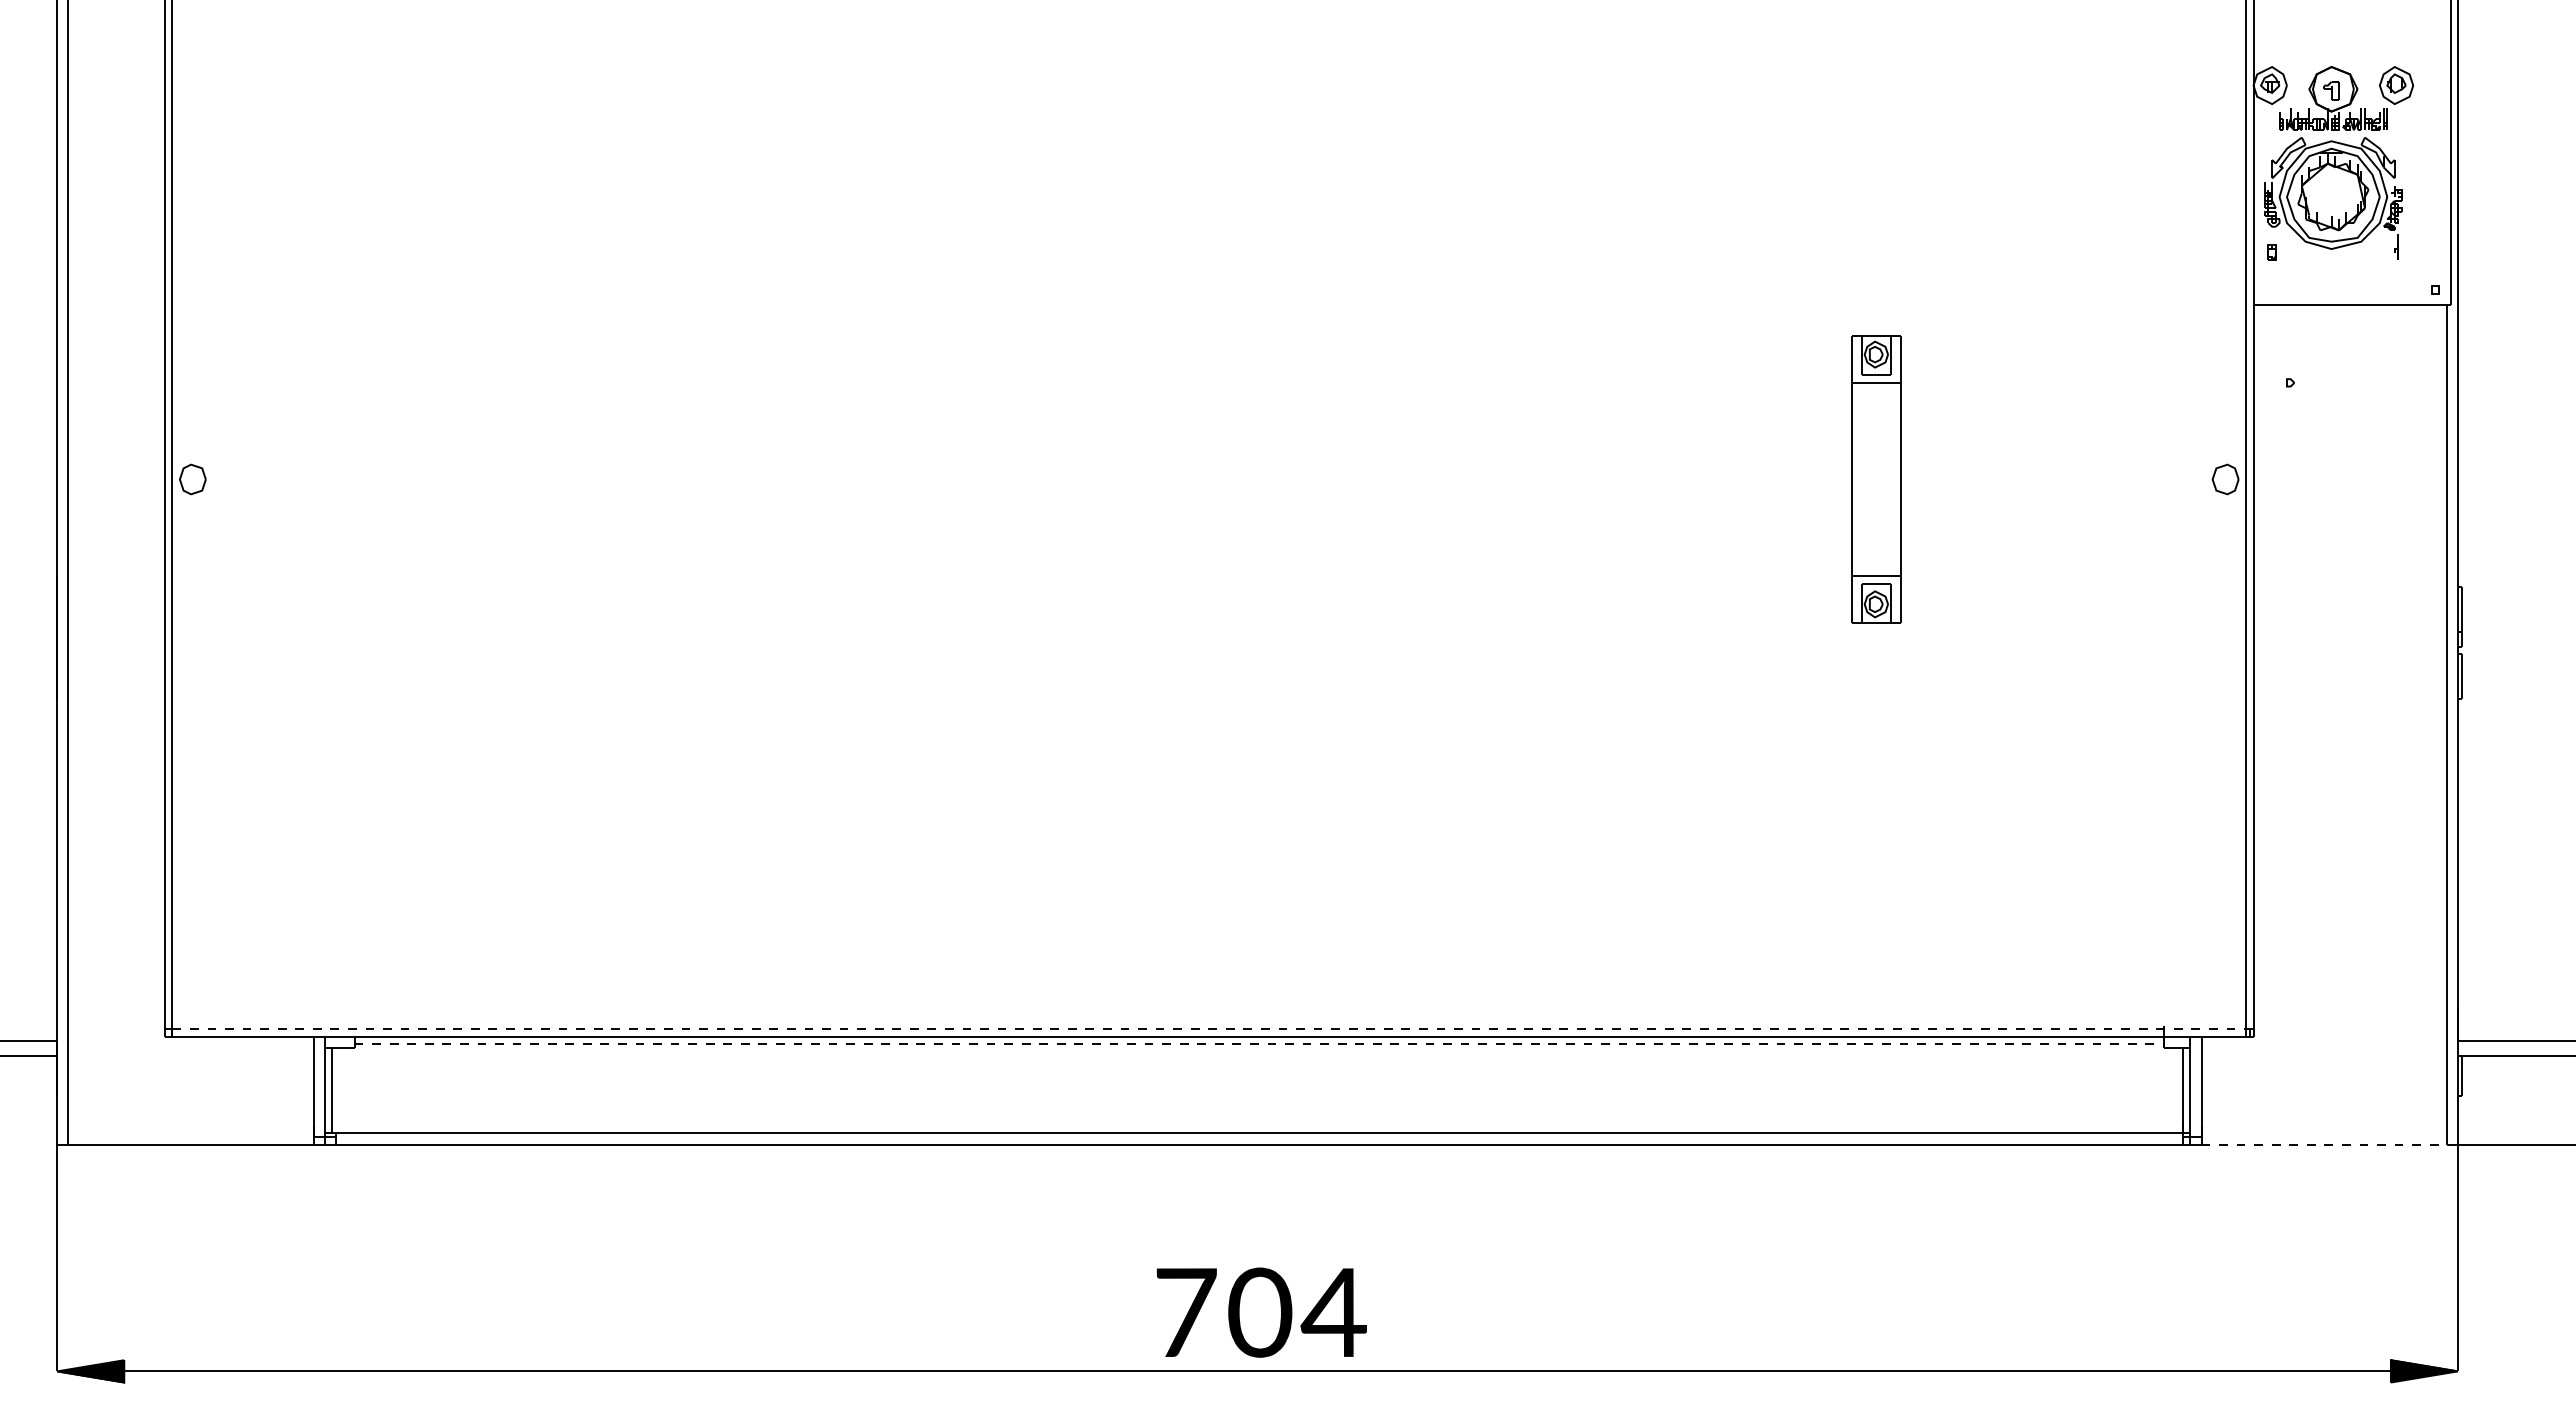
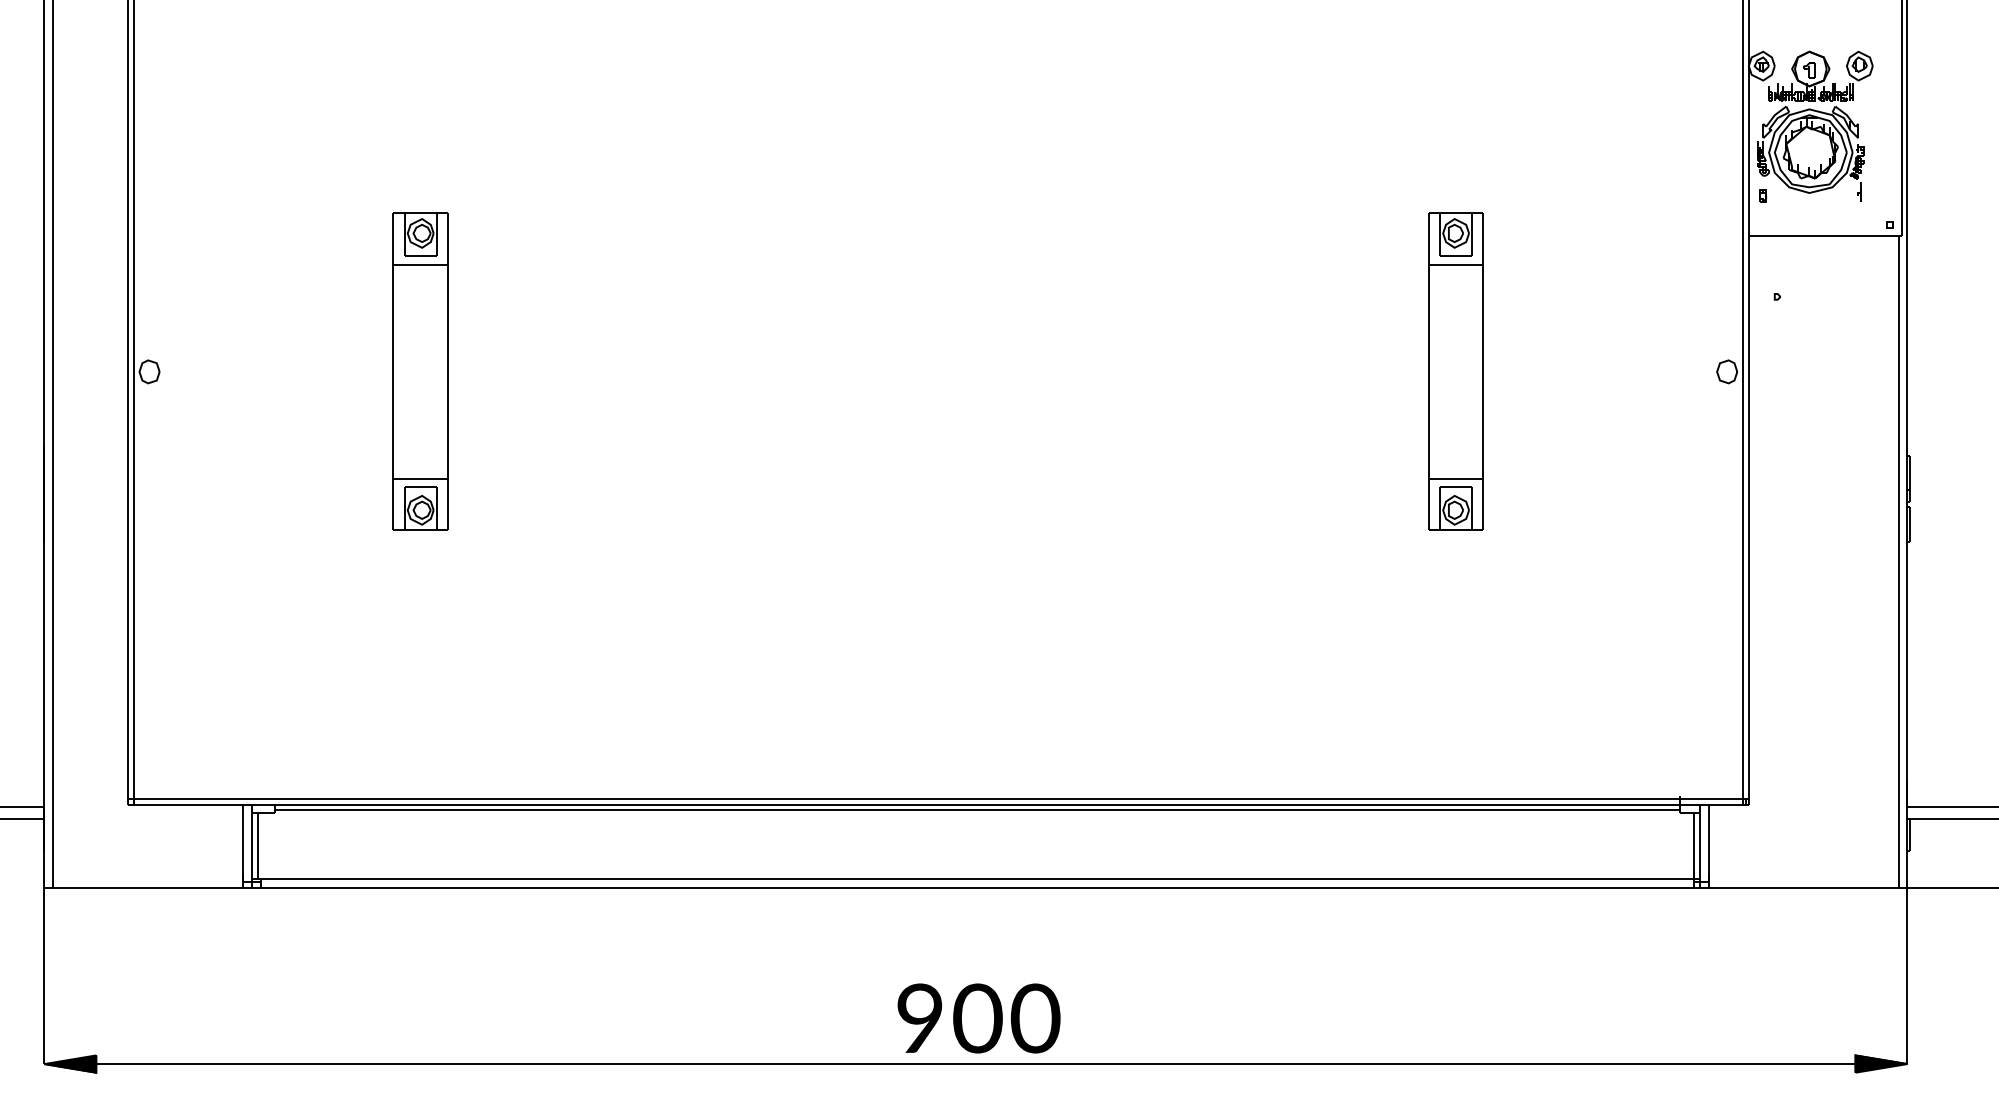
part: (542, 479) -> (420, 371), added
part: (1876, 479) -> (1456, 371), size x1.43
line: (1209, 1029) -> (938, 798), dashed -> solid
line: (1259, 1044) -> (977, 810), dashed -> solid
line: (2324, 1144) -> (1803, 887), dashed -> solid
text: (1186, 1311) -> (920, 1017), 7 -> 9
text: (1333, 1312) -> (1034, 1018), 4 -> 0

